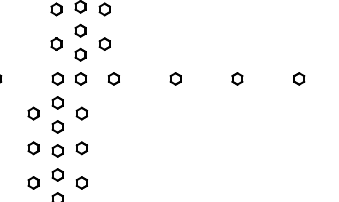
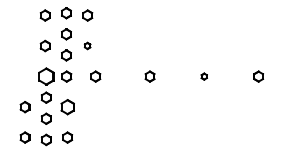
part: (104, 43) -> (87, 45), size x0.6
part: (57, 78) -> (46, 76), size x1.6
part: (237, 78) -> (204, 76), size x0.6
part: (81, 113) -> (67, 107), size x1.4

